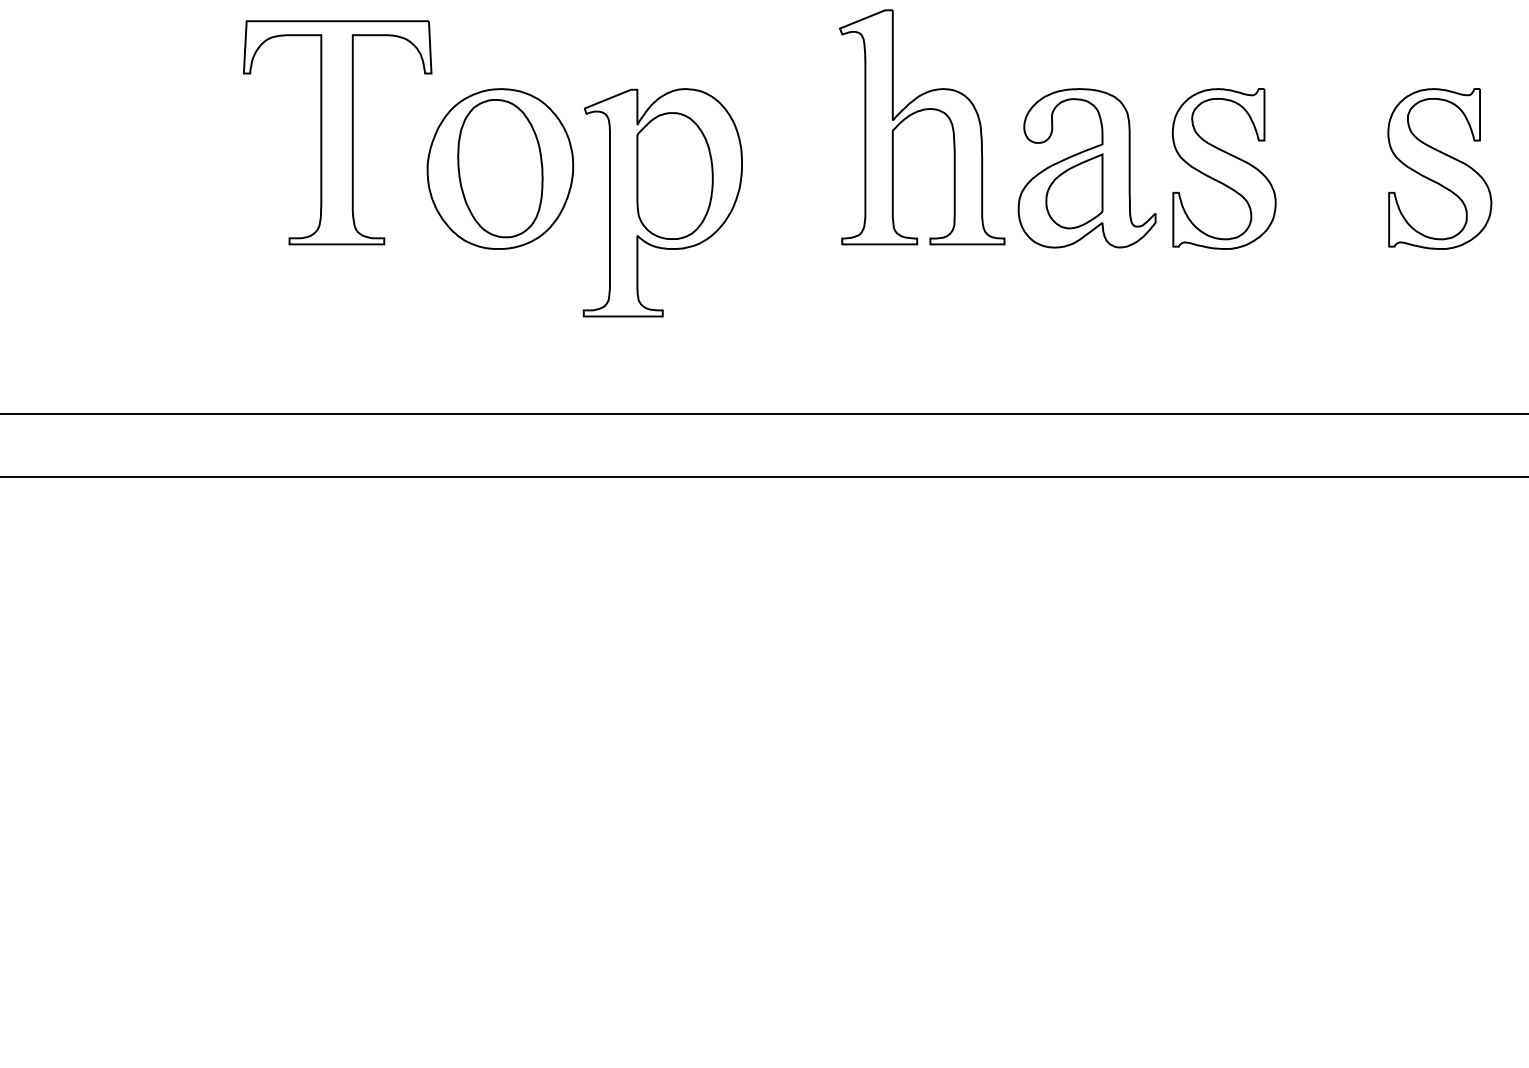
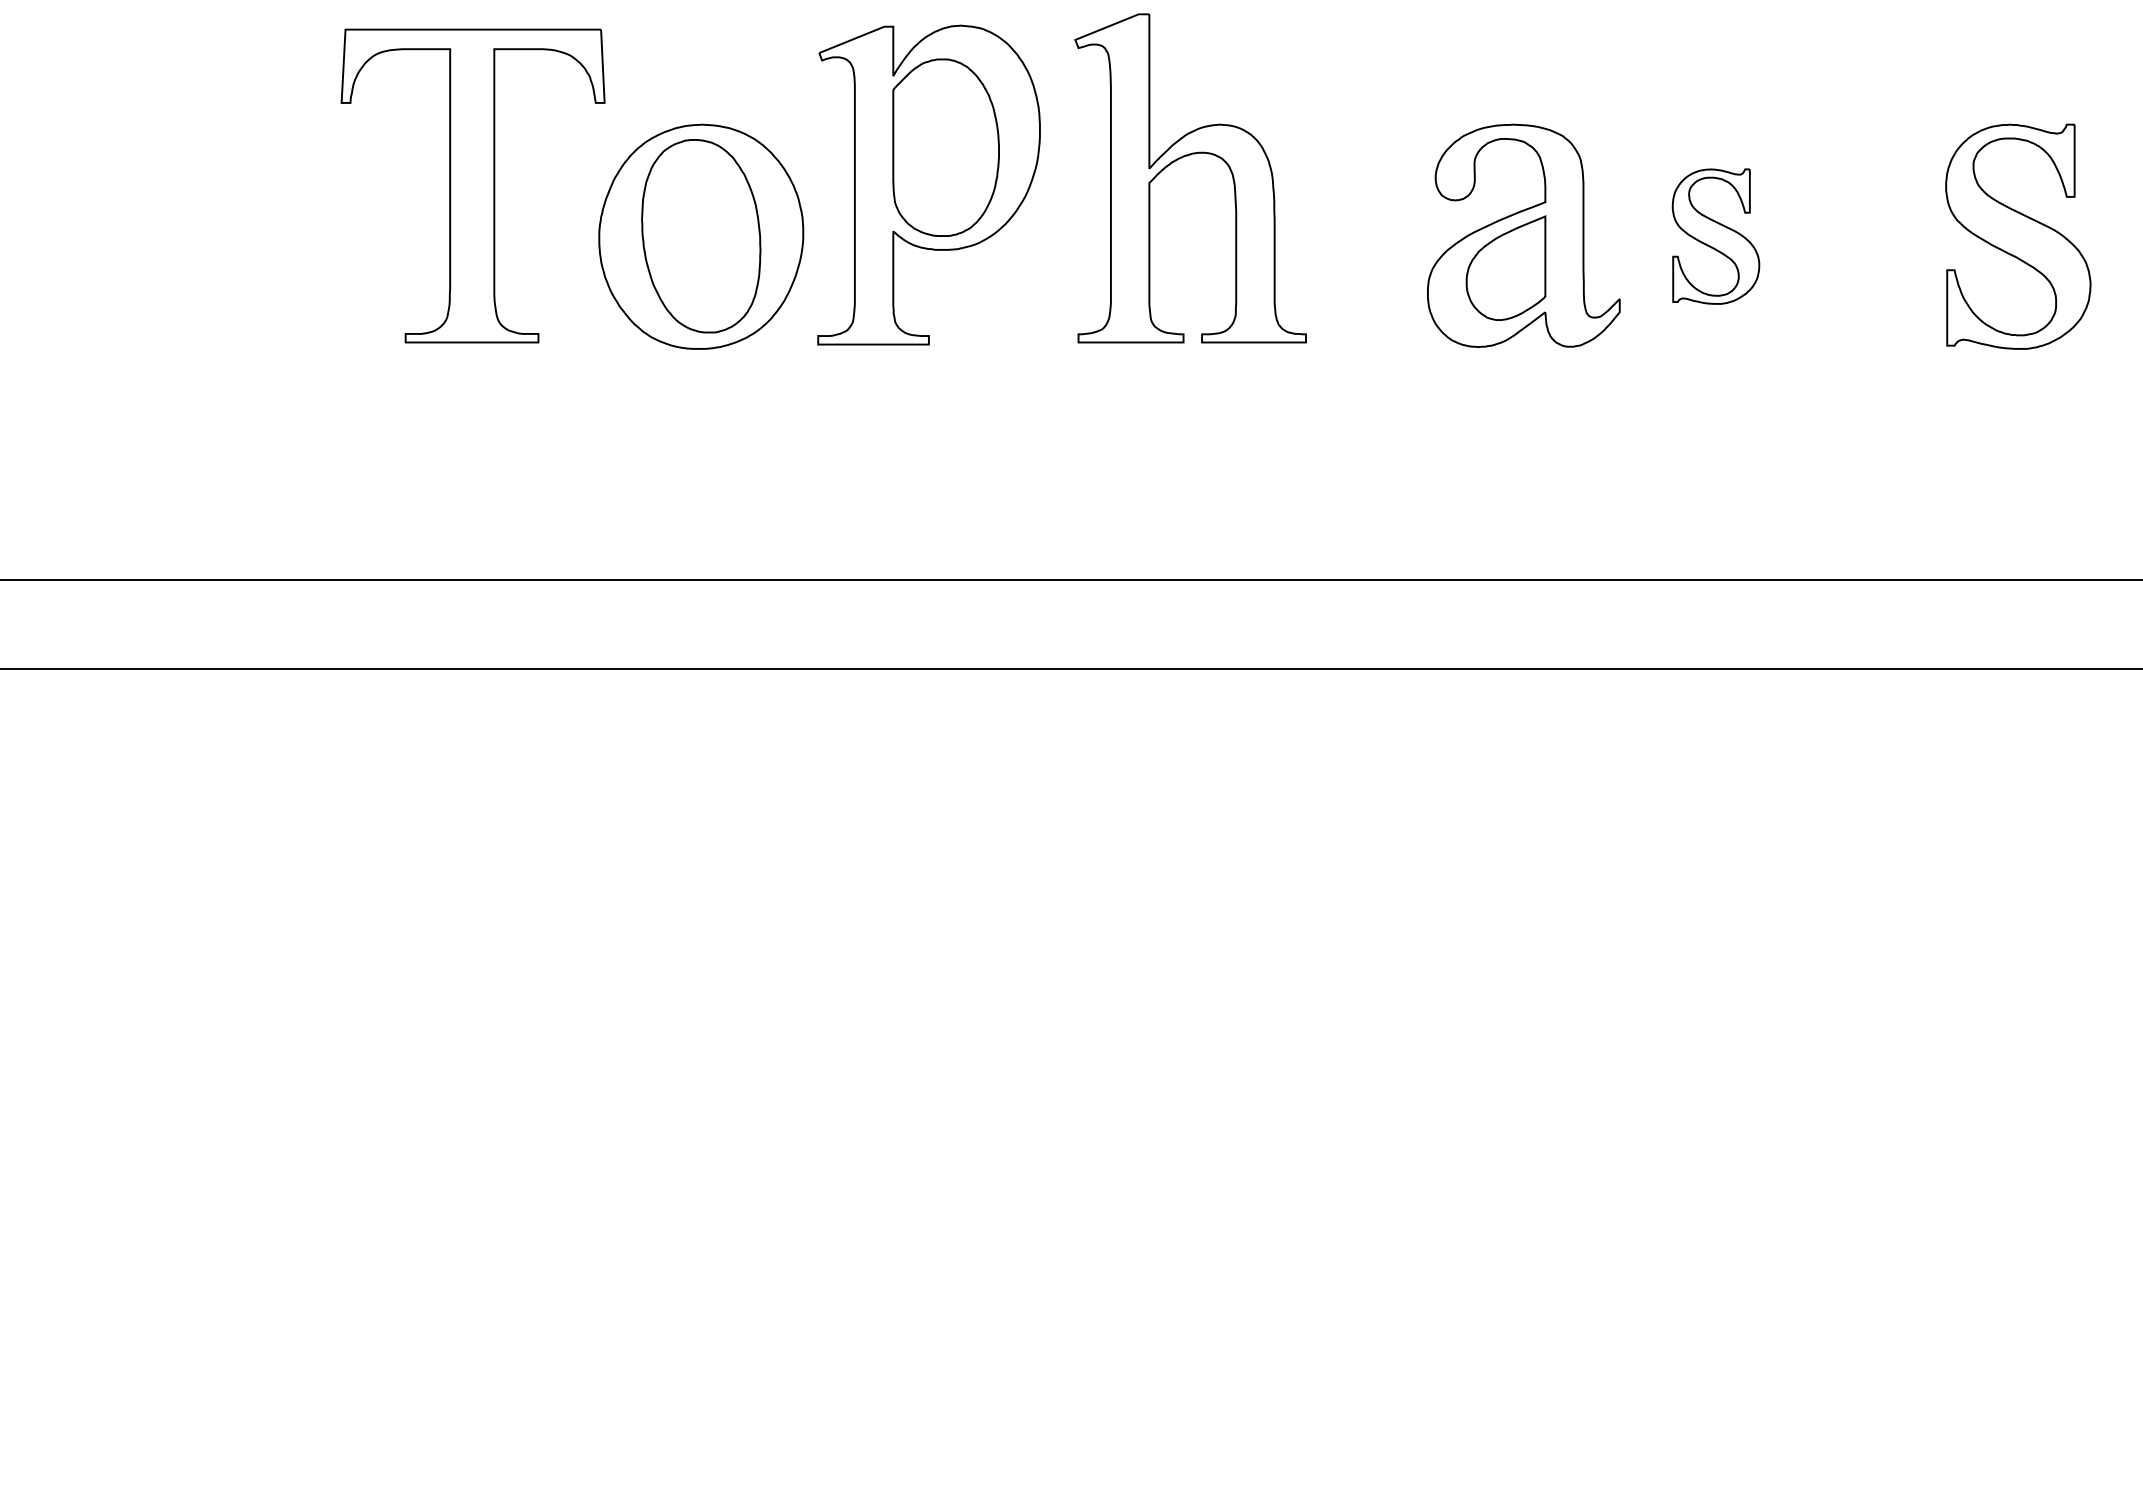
part: (916, 113) -> (1182, 158), moved
part: (1223, 168) -> (1715, 236), size x0.6
part: (662, 202) -> (928, 184), moved

